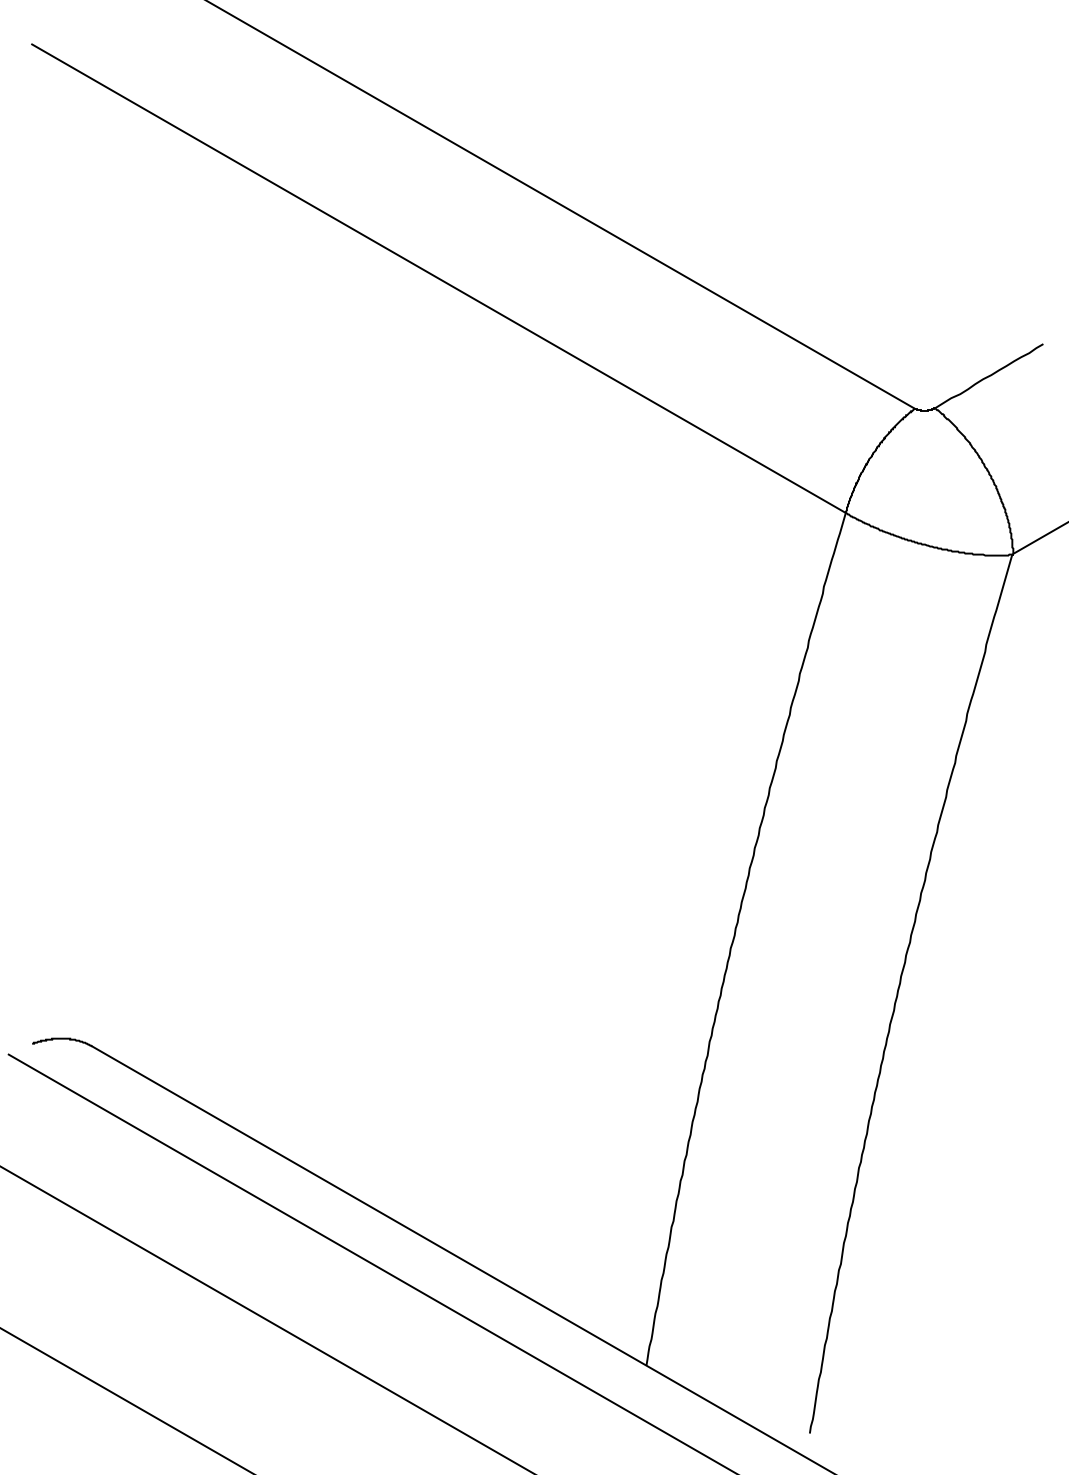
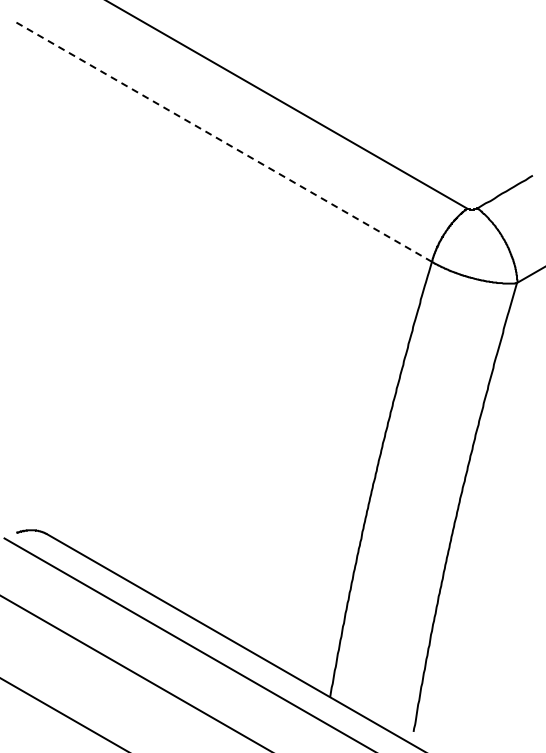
line: (439, 279) -> (224, 142), solid -> dashed

